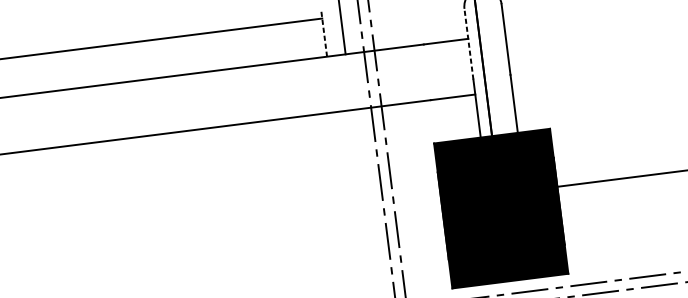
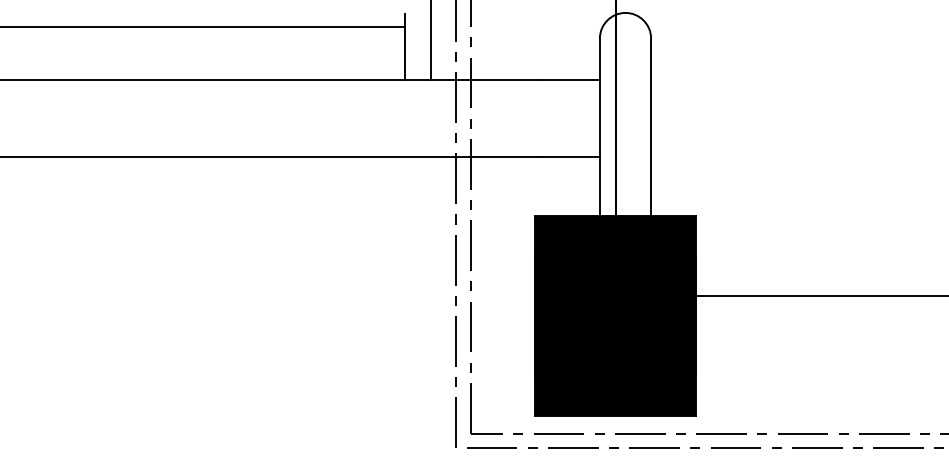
line: (323, 33) -> (404, 47), dashed -> solid
line: (468, 44) -> (599, 87), dashed -> solid

